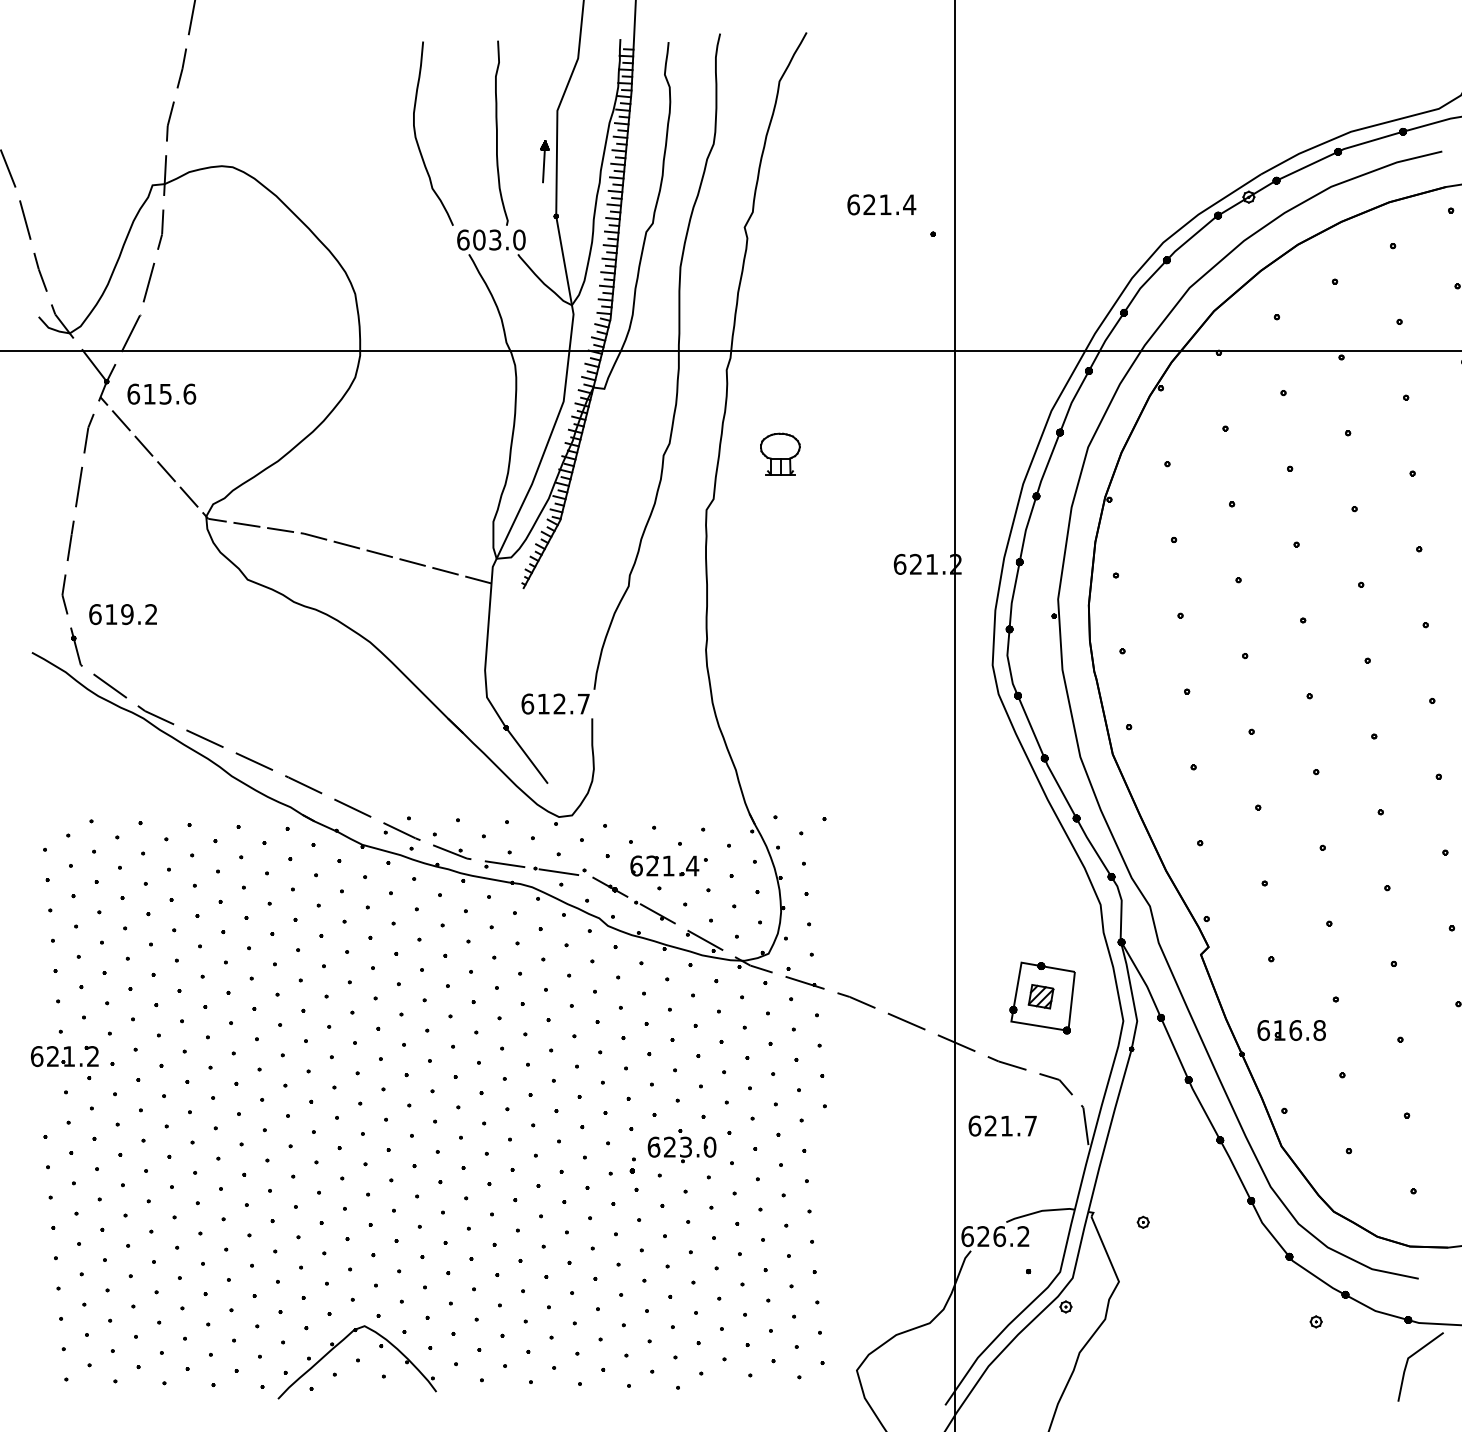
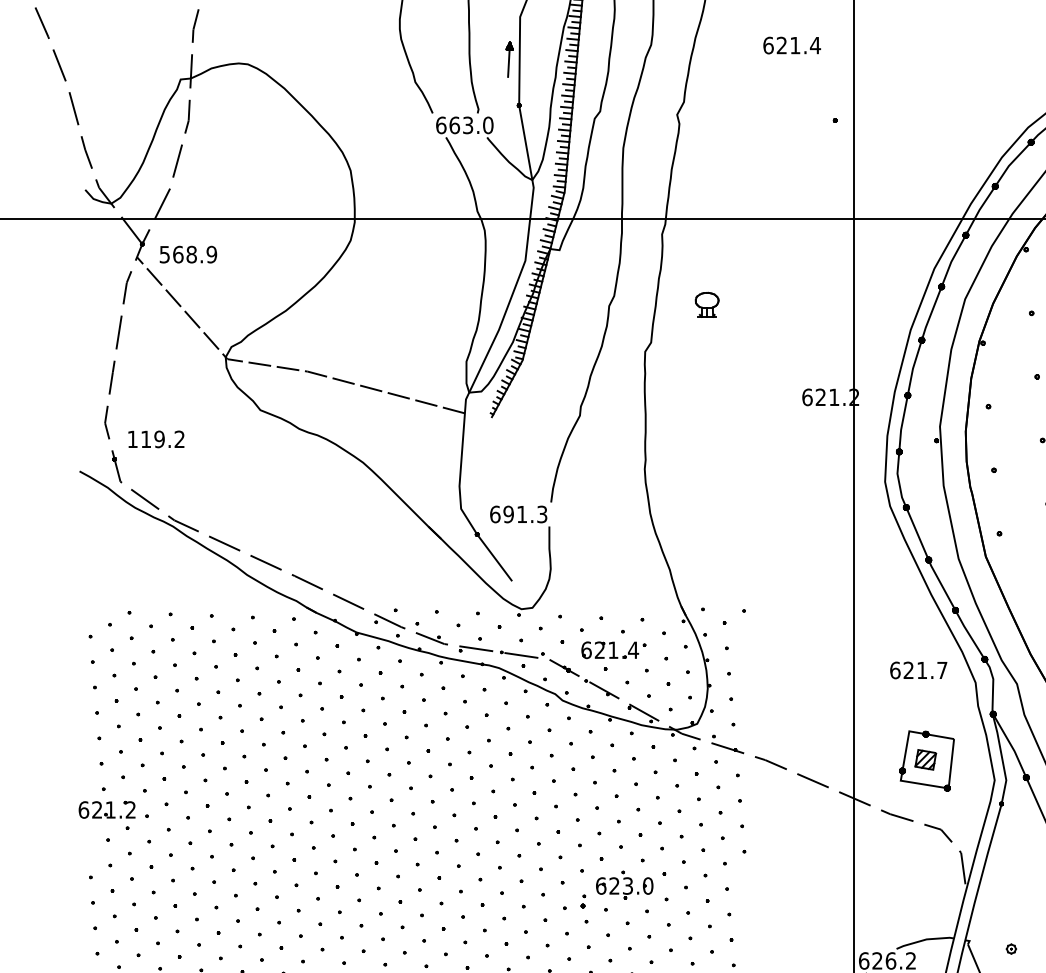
text: (881, 204) -> (791, 45), moved
text: (479, 239) -> (454, 124), 603.0 -> 663.0
text: (161, 393) -> (188, 254), 615.6 -> 568.9
part: (780, 453) -> (707, 304), size x0.7
text: (95, 614) -> (132, 439), 619.2 -> 119.2
text: (563, 703) -> (525, 514), 612.7 -> 691.3
text: (1002, 1125) -> (918, 669), moved

